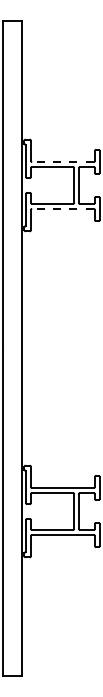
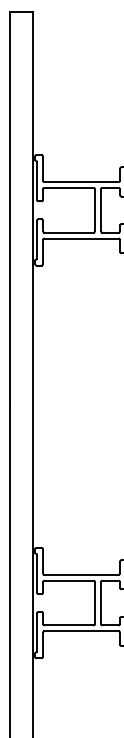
line: (62, 162) -> (81, 182), dashed -> solid
line: (62, 208) -> (81, 238), dashed -> solid

